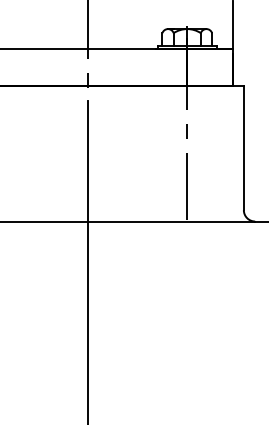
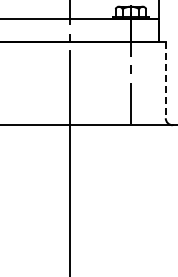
line: (243, 148) -> (165, 80), solid -> dashed

